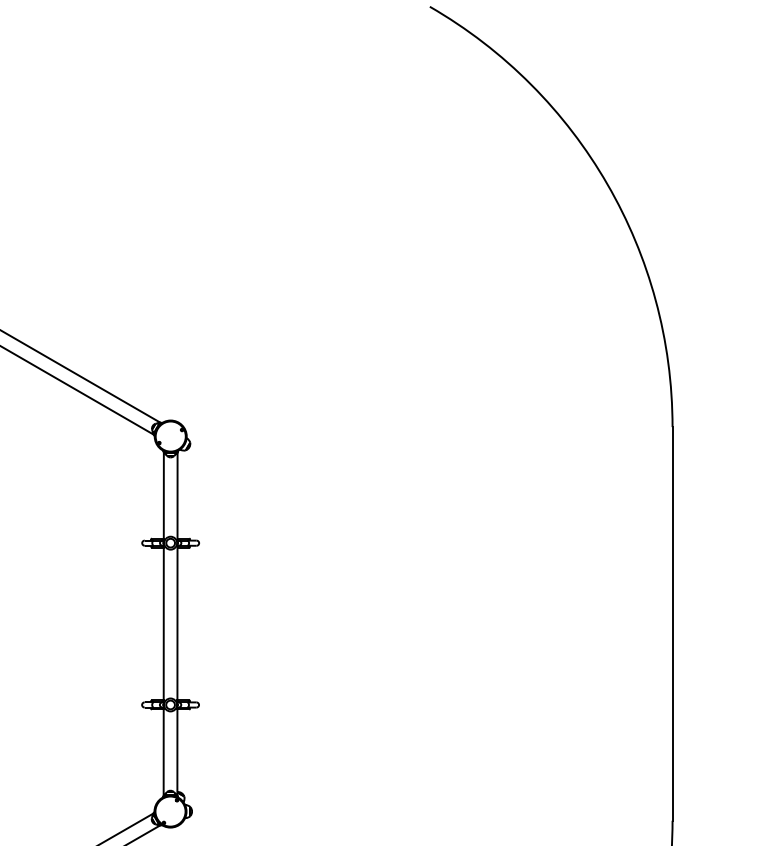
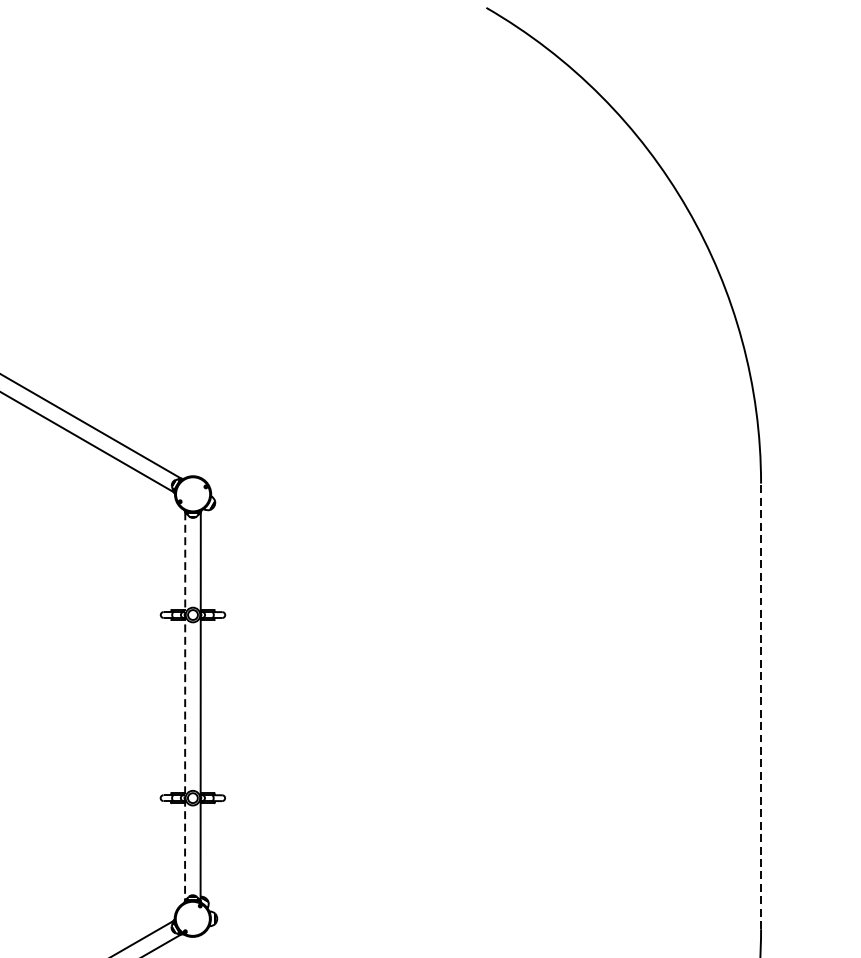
line: (672, 623) -> (761, 705), solid -> dashed
line: (163, 624) -> (184, 707), solid -> dashed

